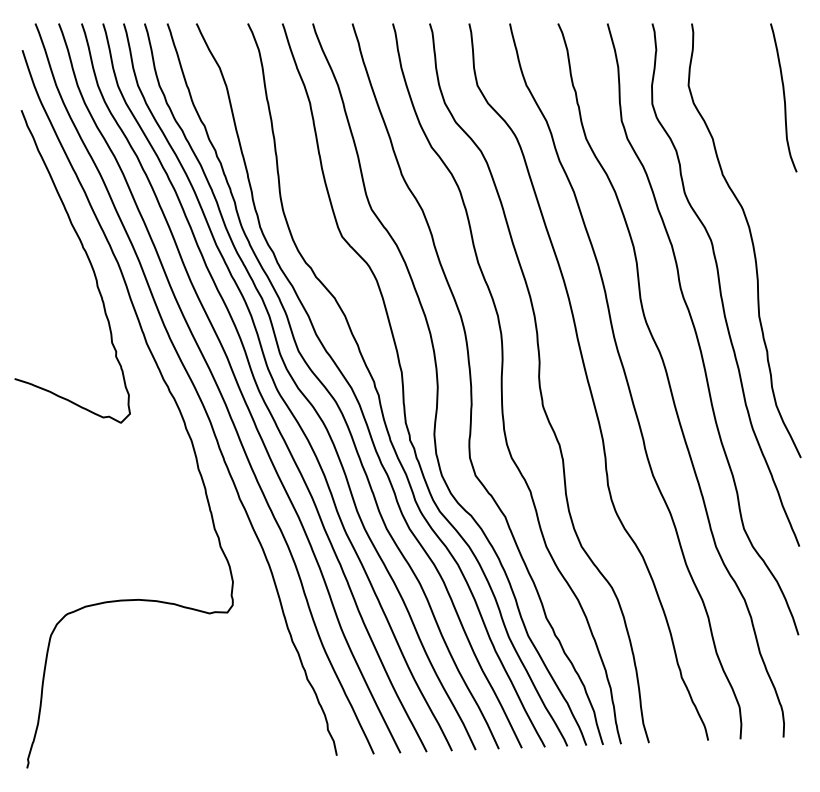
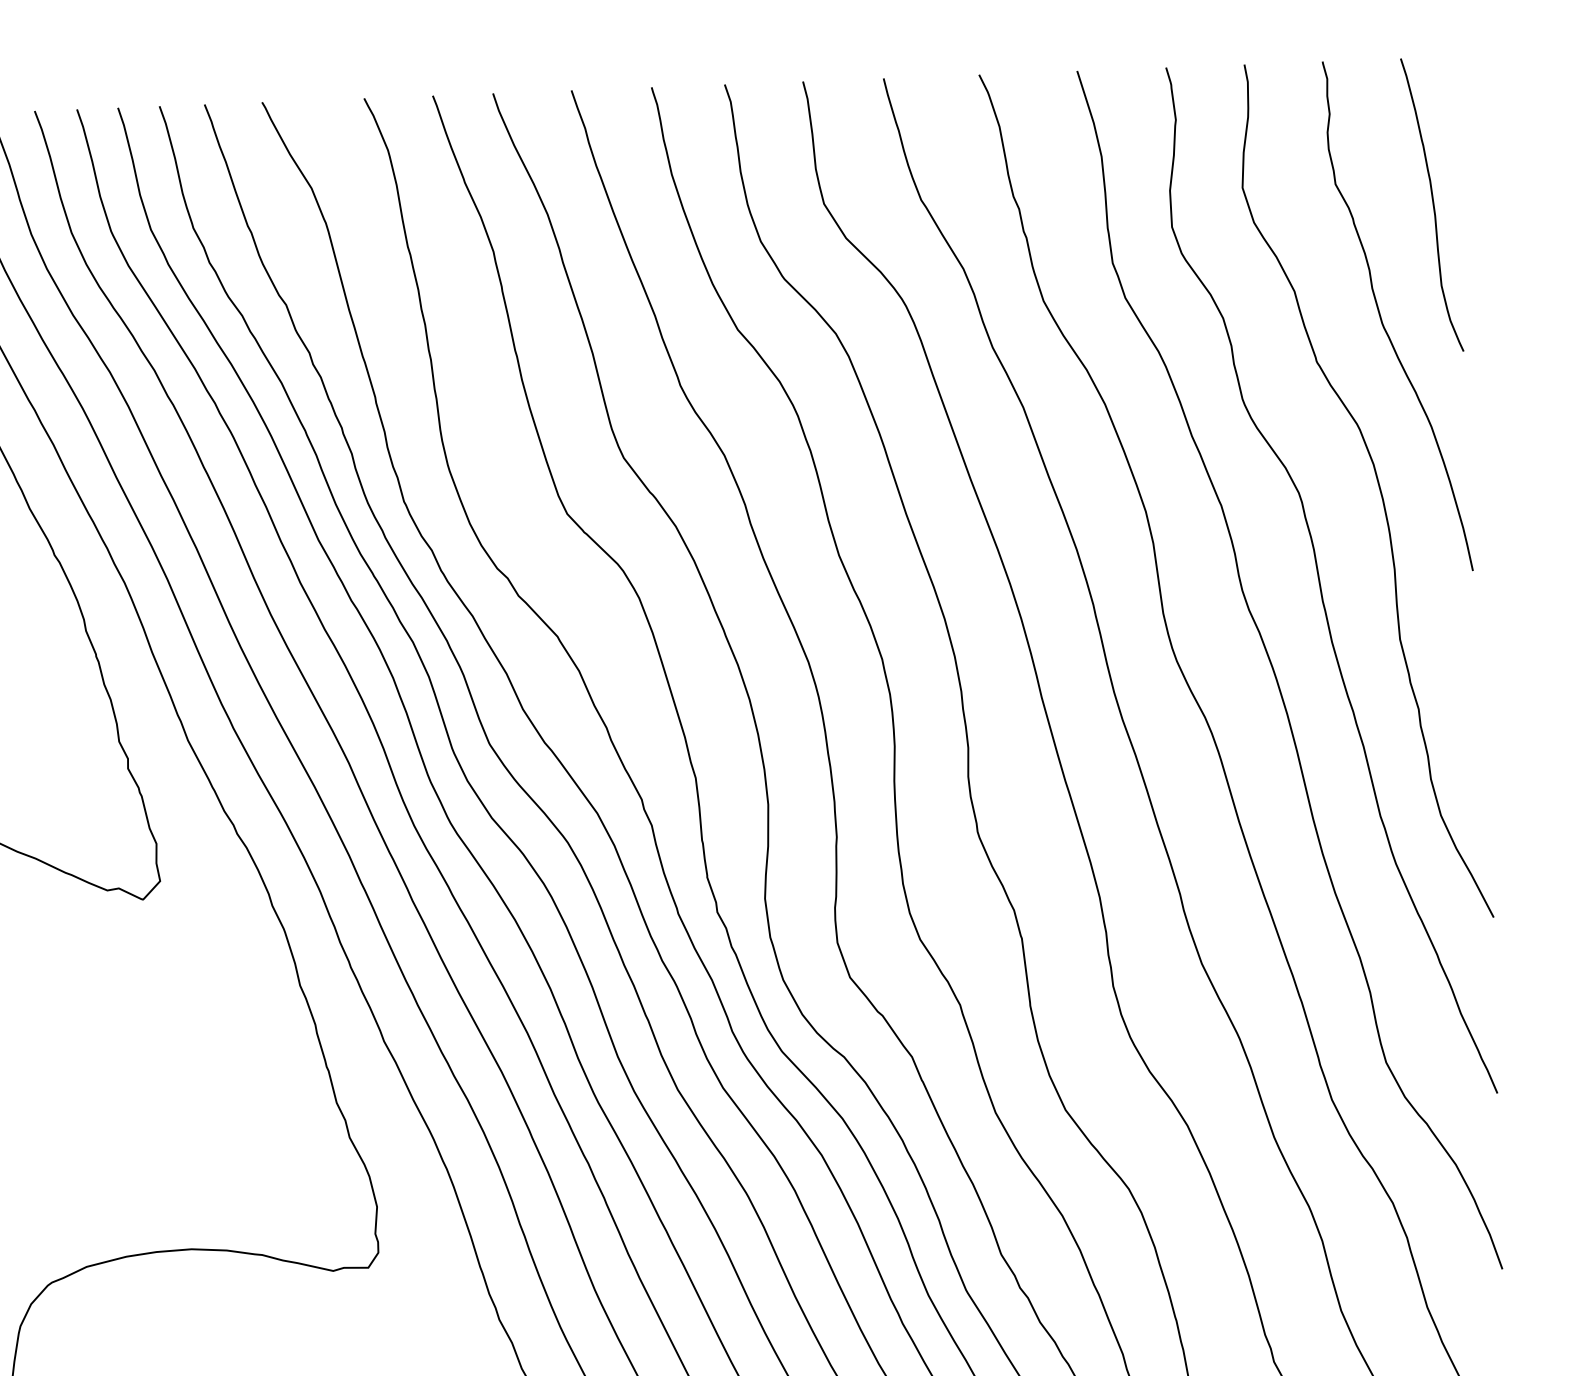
curve: (756, 152) -> (1382, 315), added

